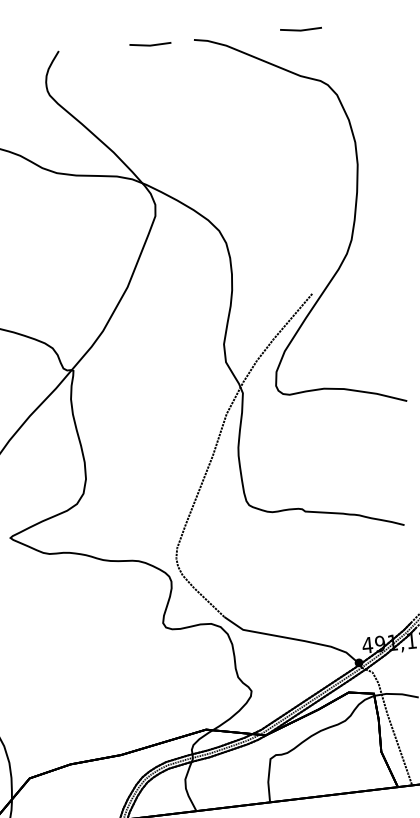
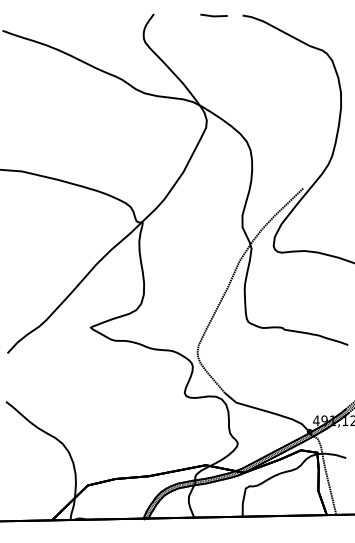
line: (300, 29) -> (312, 15), removed

